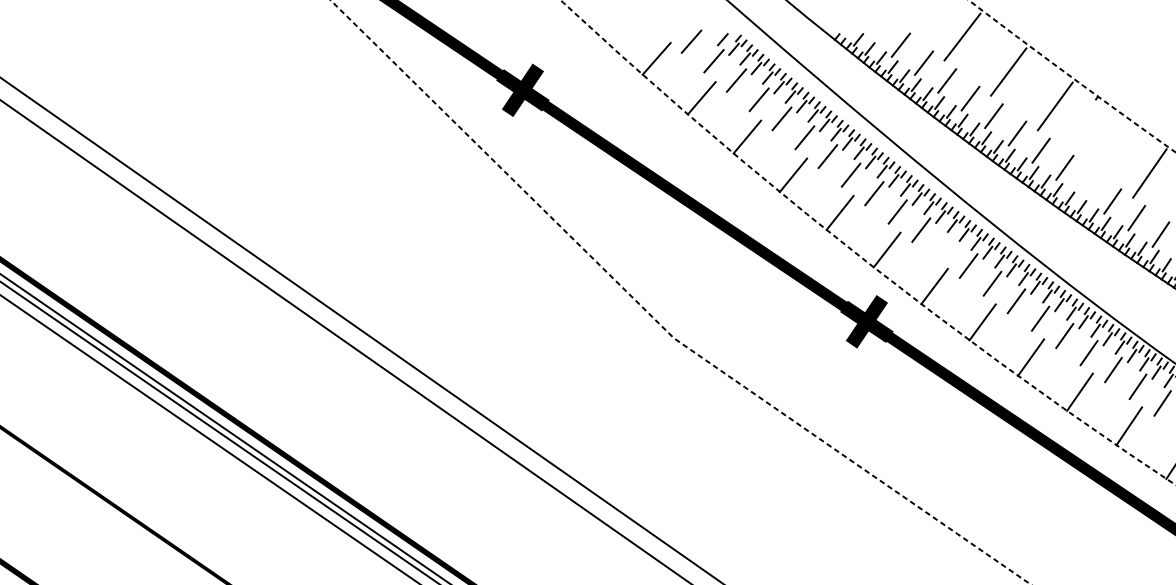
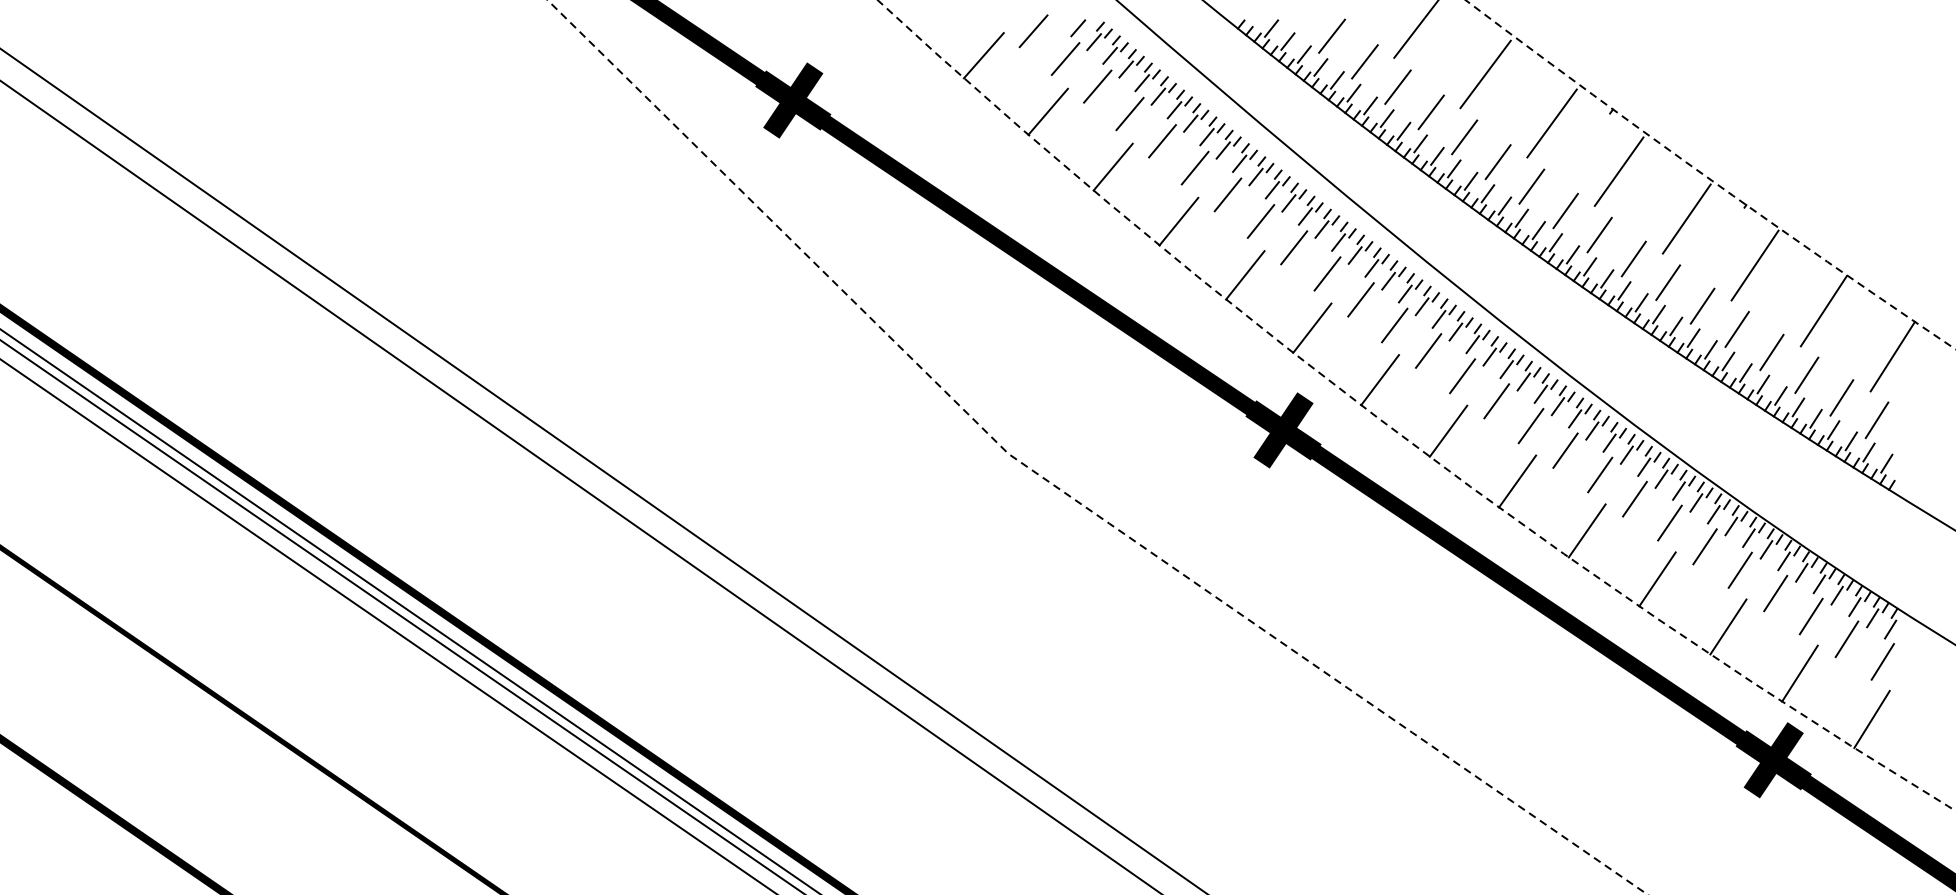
line: (1101, 140) -> (1618, 171), added
line: (1088, 184) -> (1599, 234), added
line: (944, 248) -> (1394, 325), added

